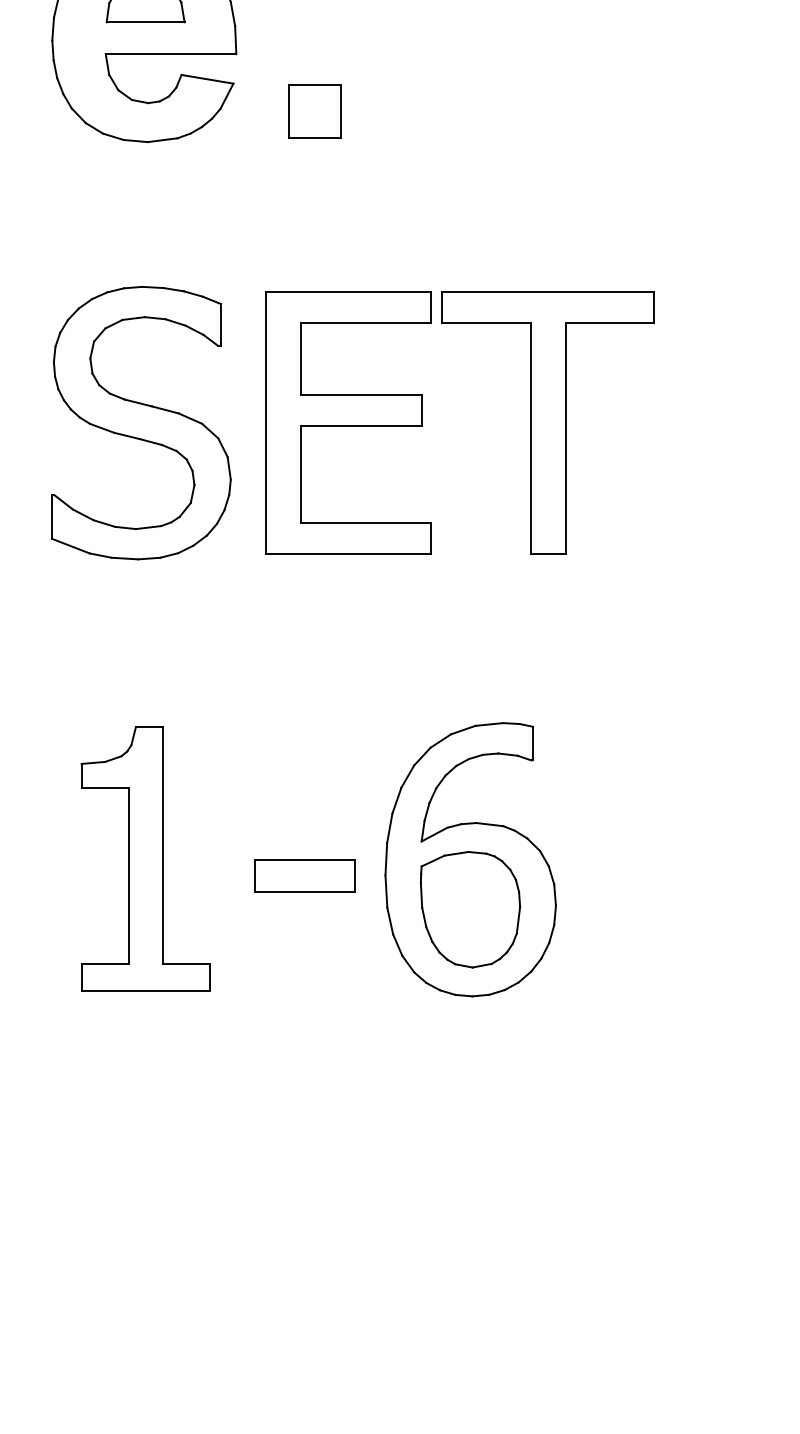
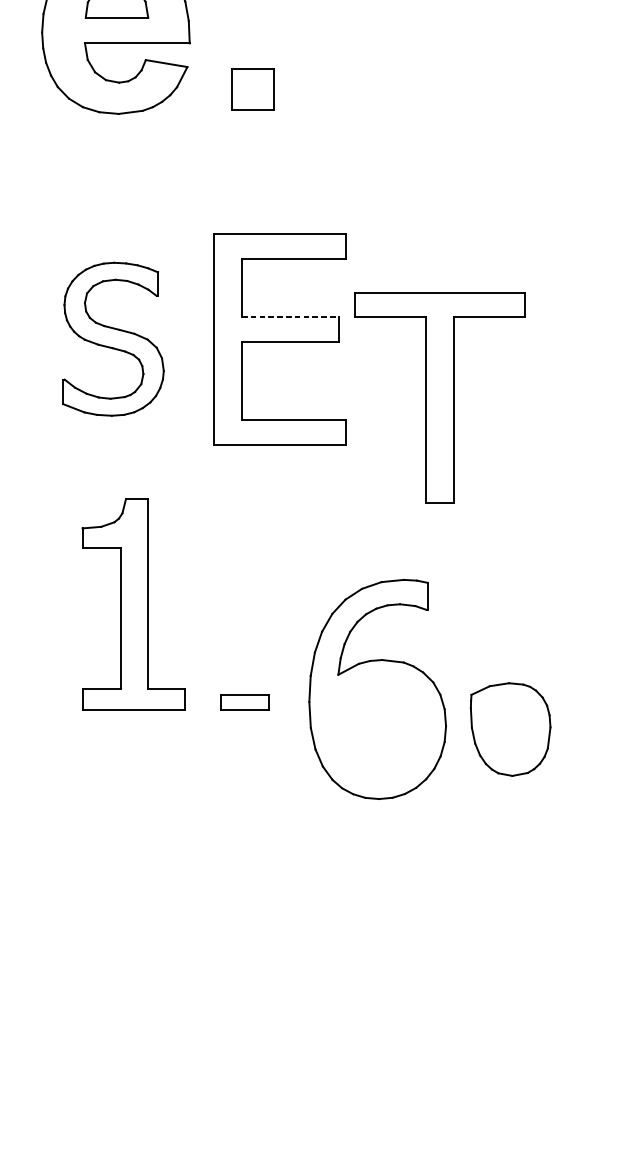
line: (362, 394) -> (290, 316), solid -> dashed
part: (141, 422) -> (113, 338), size x0.7
part: (547, 422) -> (439, 397), moved
part: (145, 858) -> (133, 604), moved
part: (304, 875) -> (244, 702), size x0.6
part: (470, 909) -> (510, 729), moved

